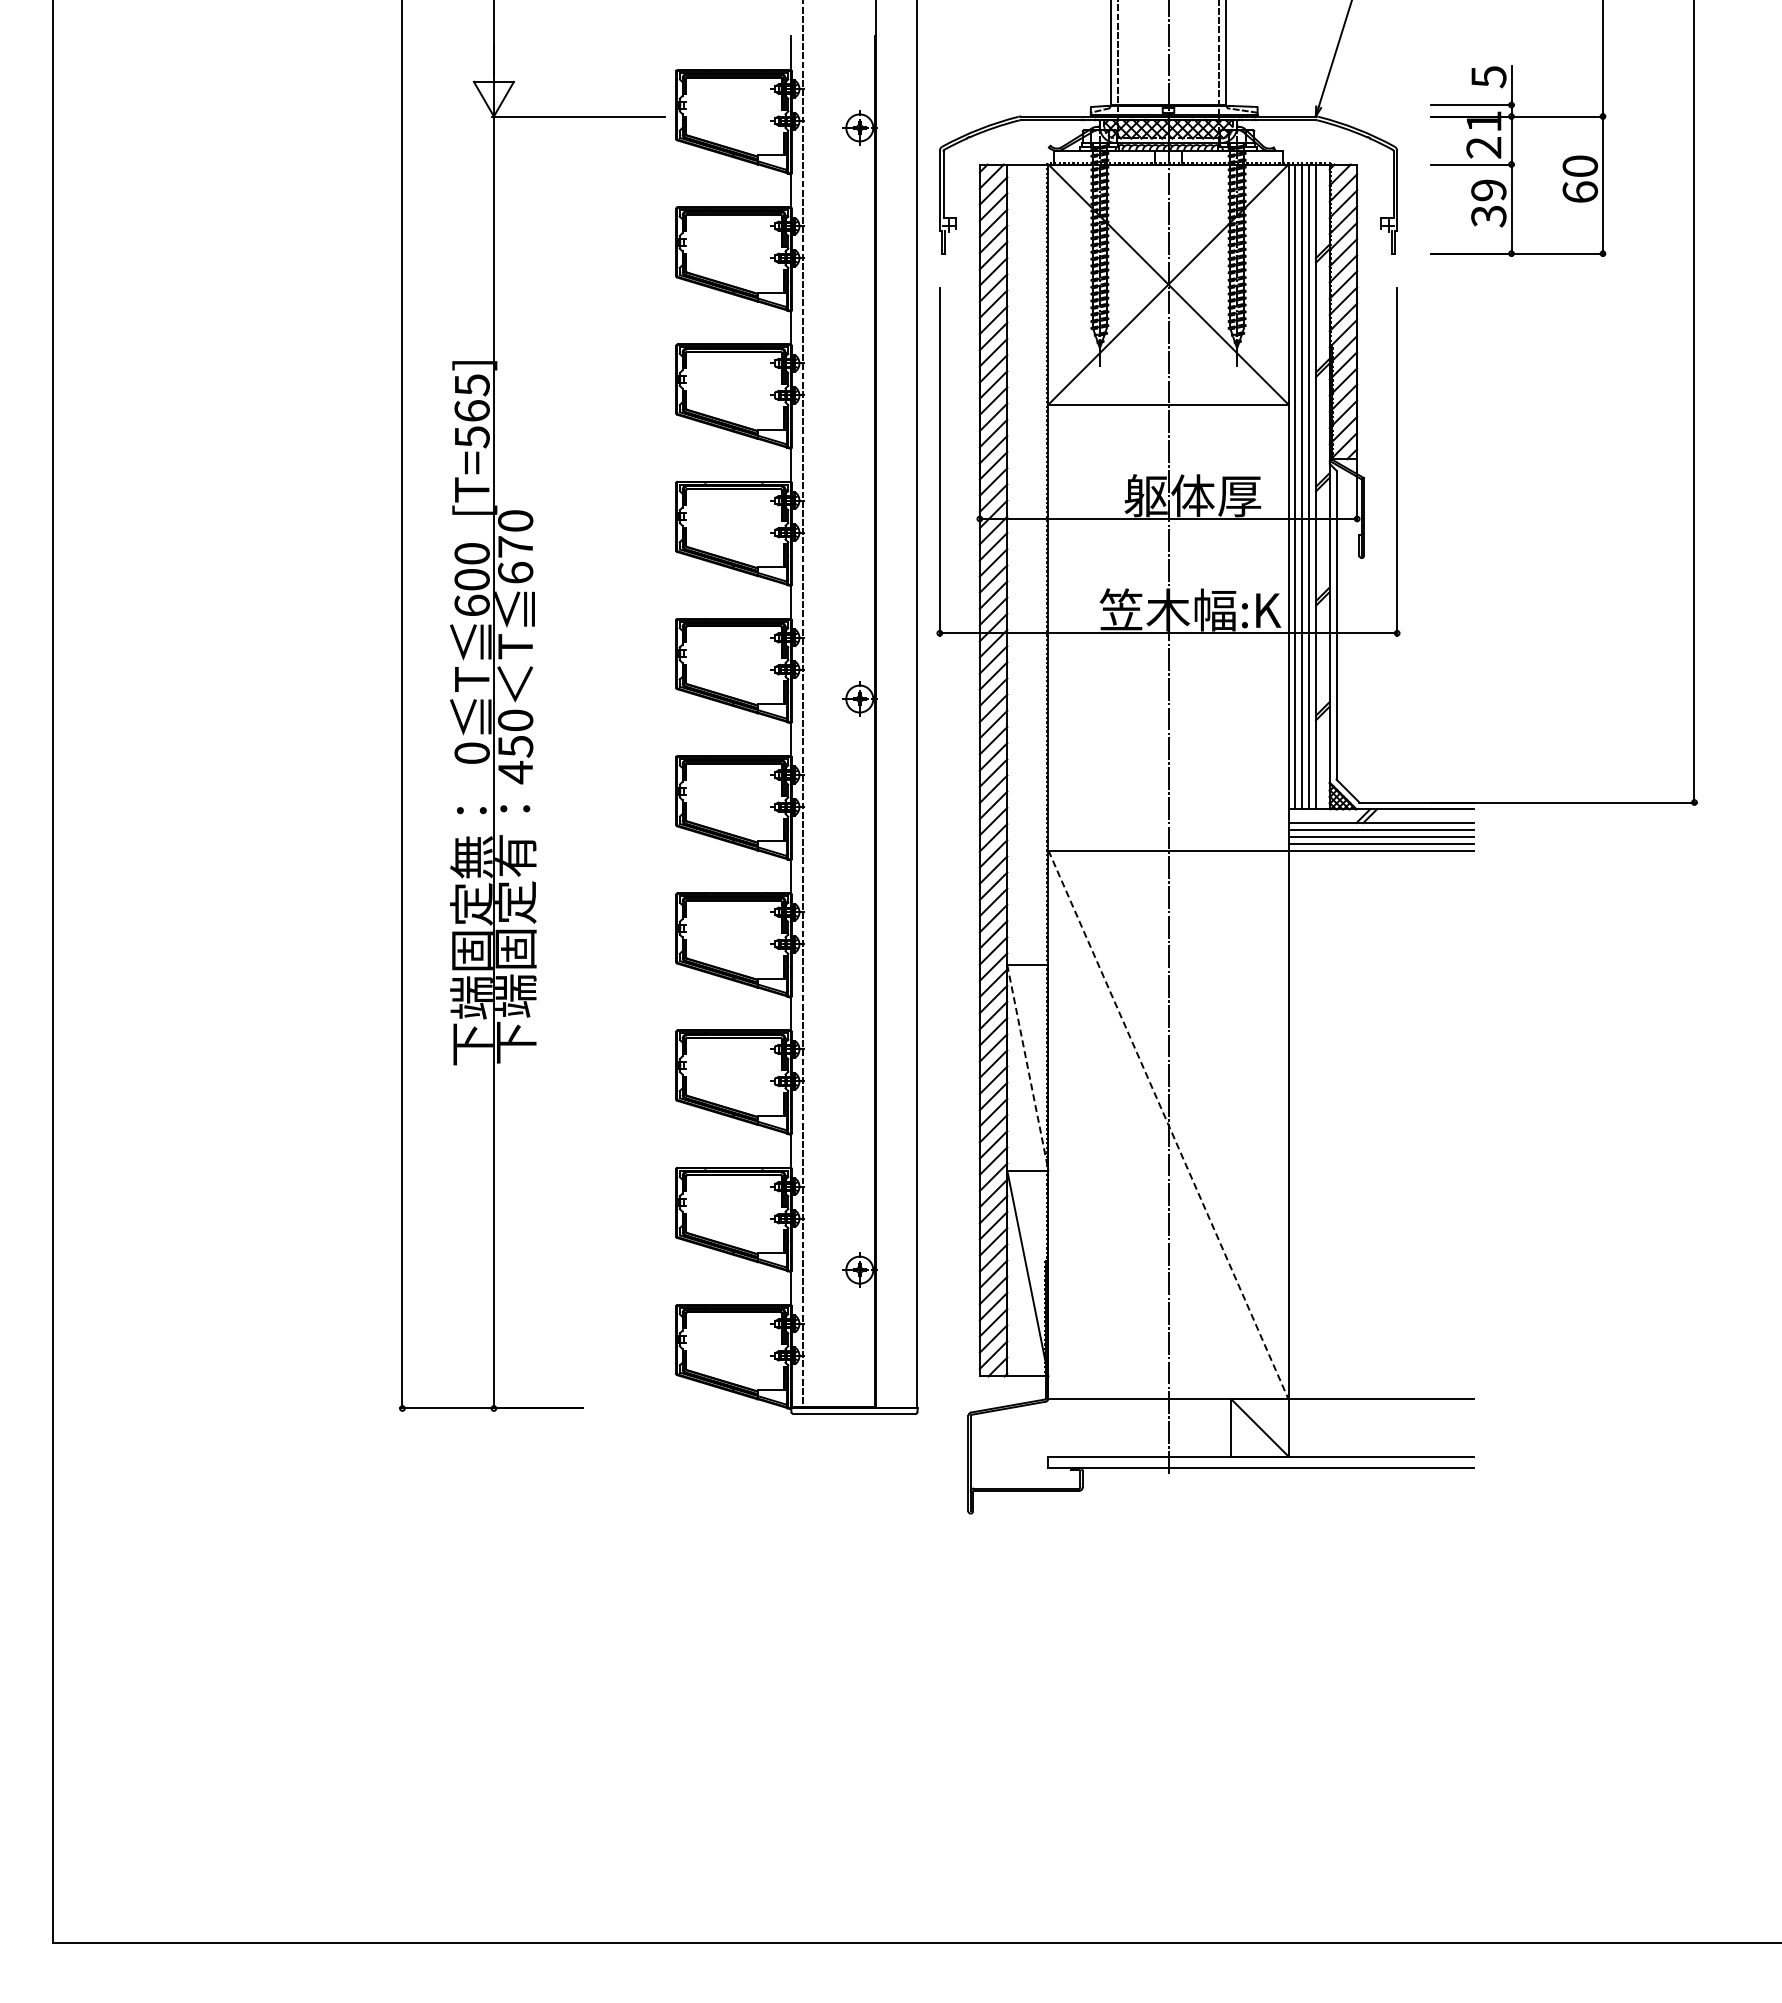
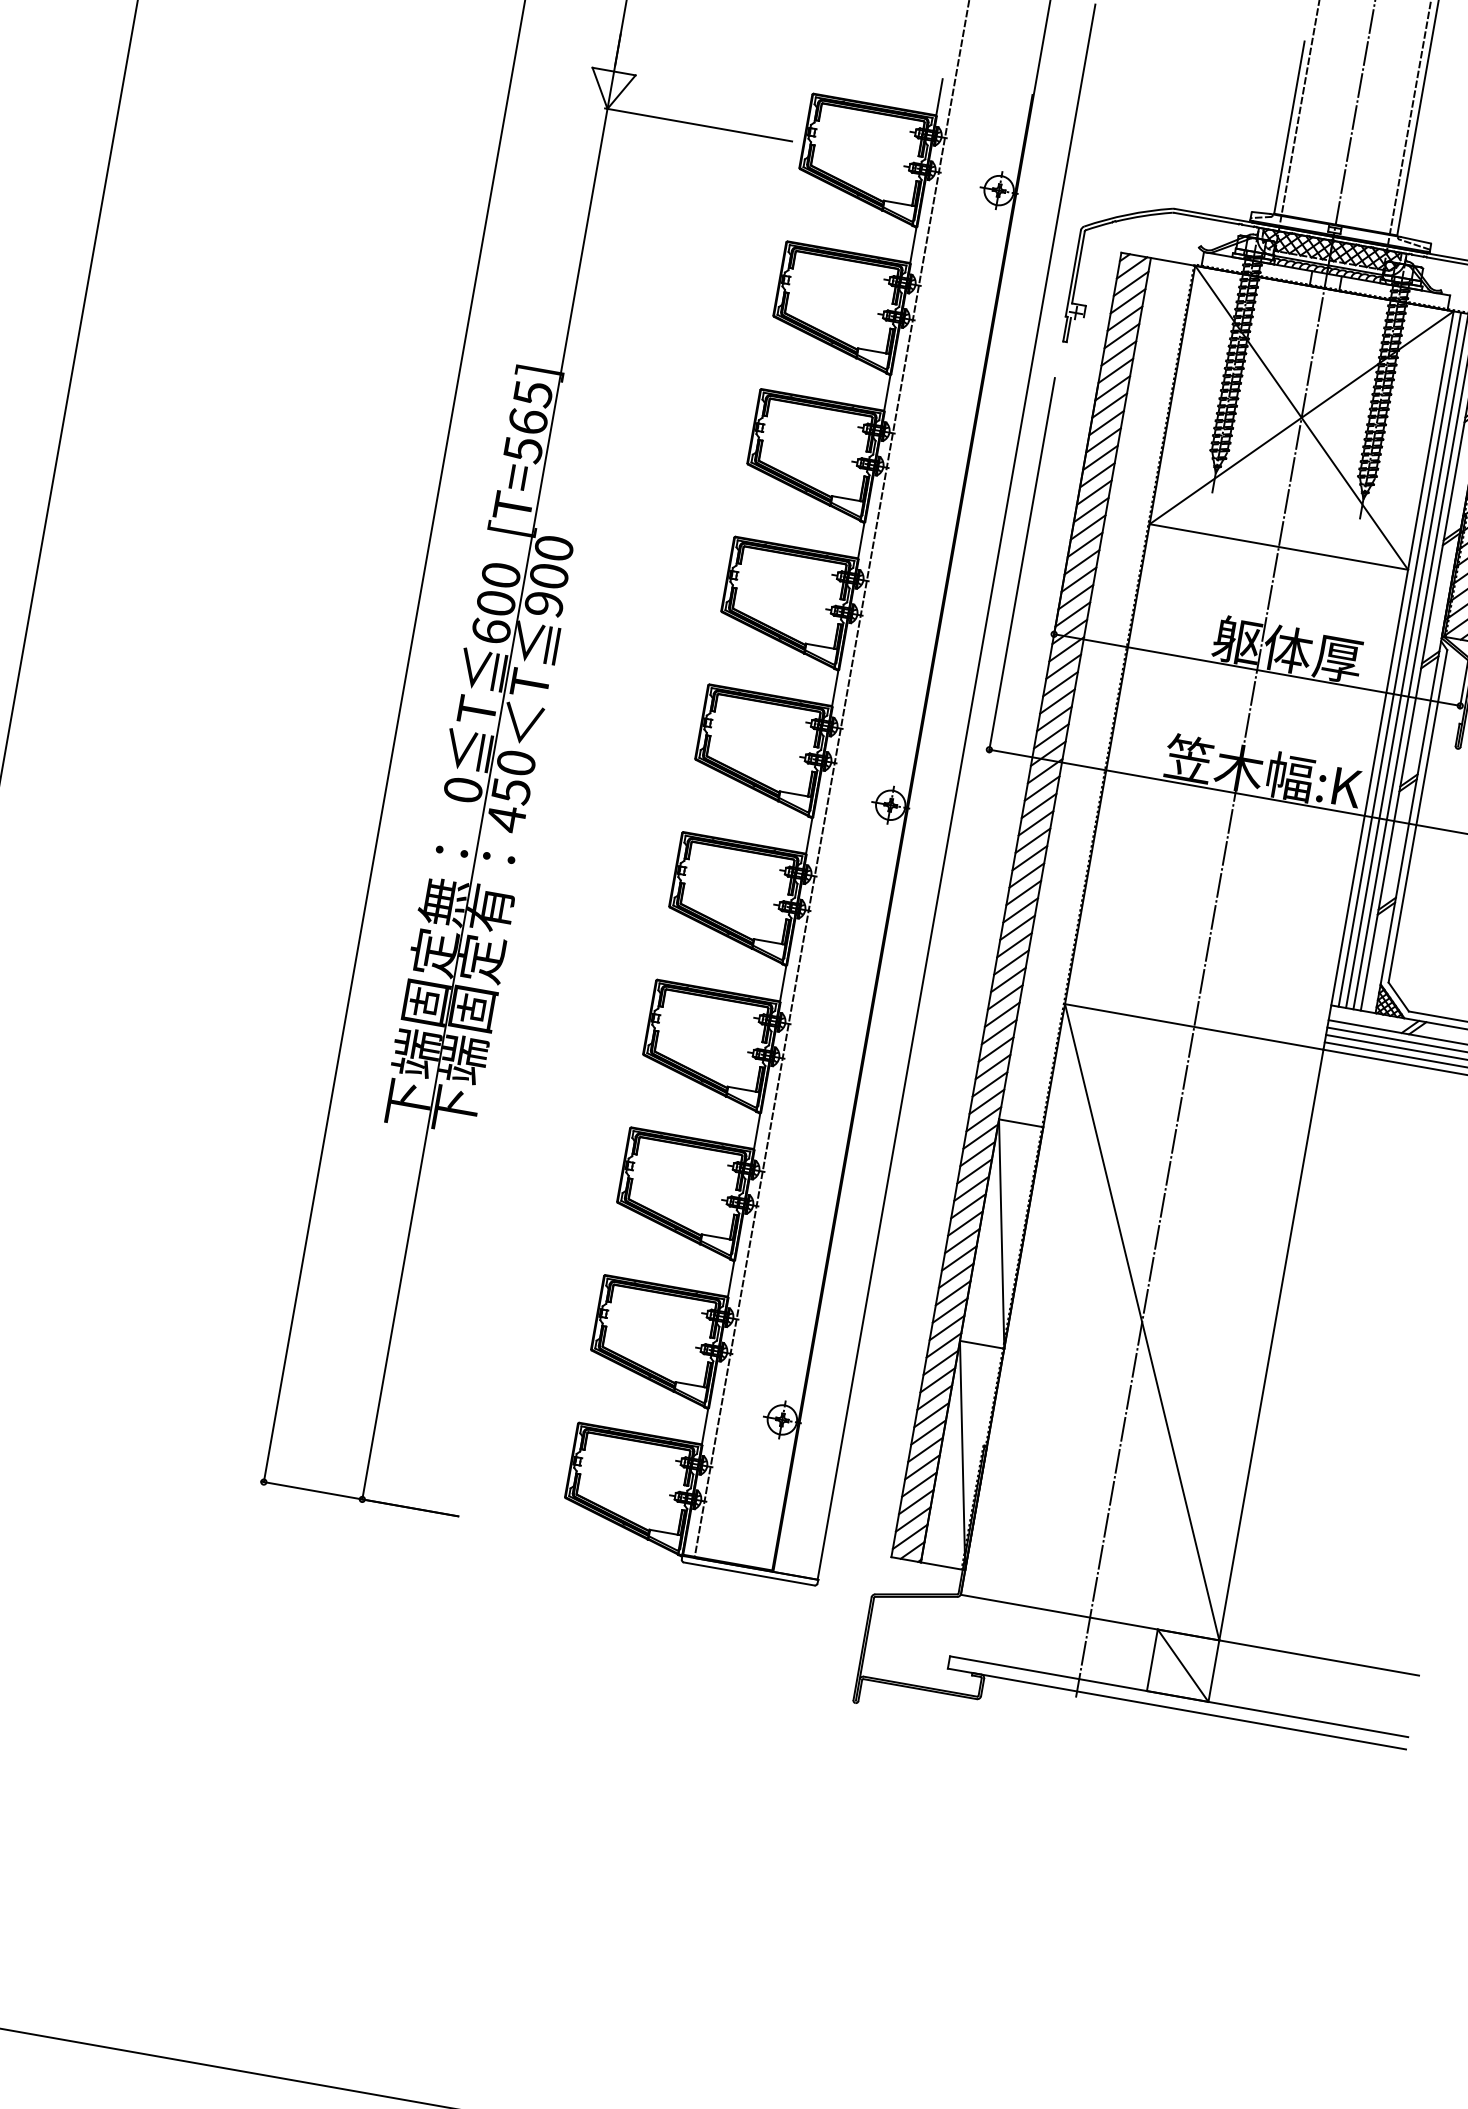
text: (515, 559) -> (546, 589), 670 -> 900
line: (1027, 1067) -> (1001, 1233), dashed -> solid
line: (1168, 1124) -> (1142, 1321), dashed -> solid

